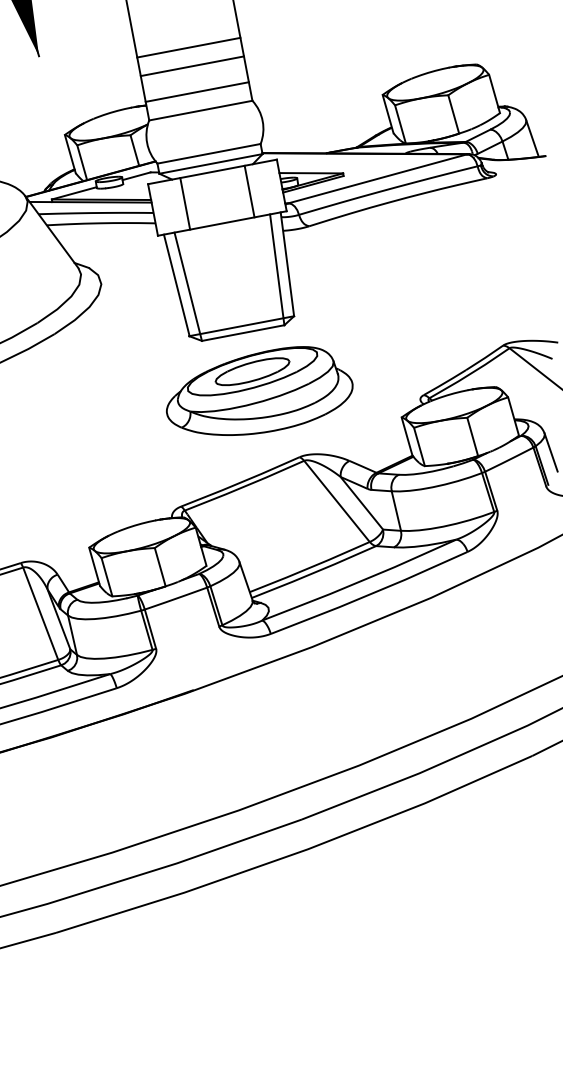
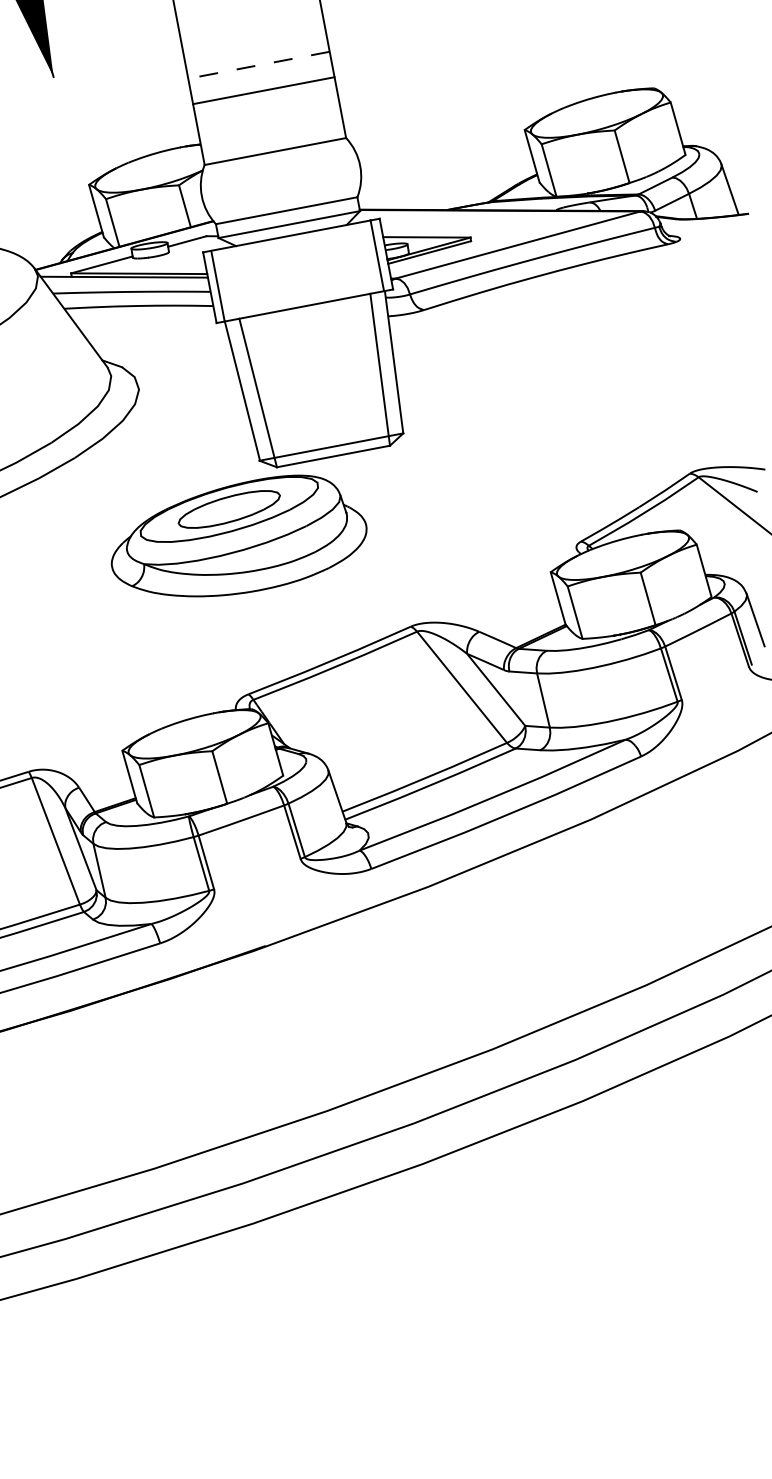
line: (188, 47) -> (258, 65), solid -> dashed
line: (197, 91) -> (270, 125), removed
line: (249, 191) -> (377, 255), moved
line: (184, 203) -> (217, 285), moved
part: (259, 390) -> (238, 535), moved

